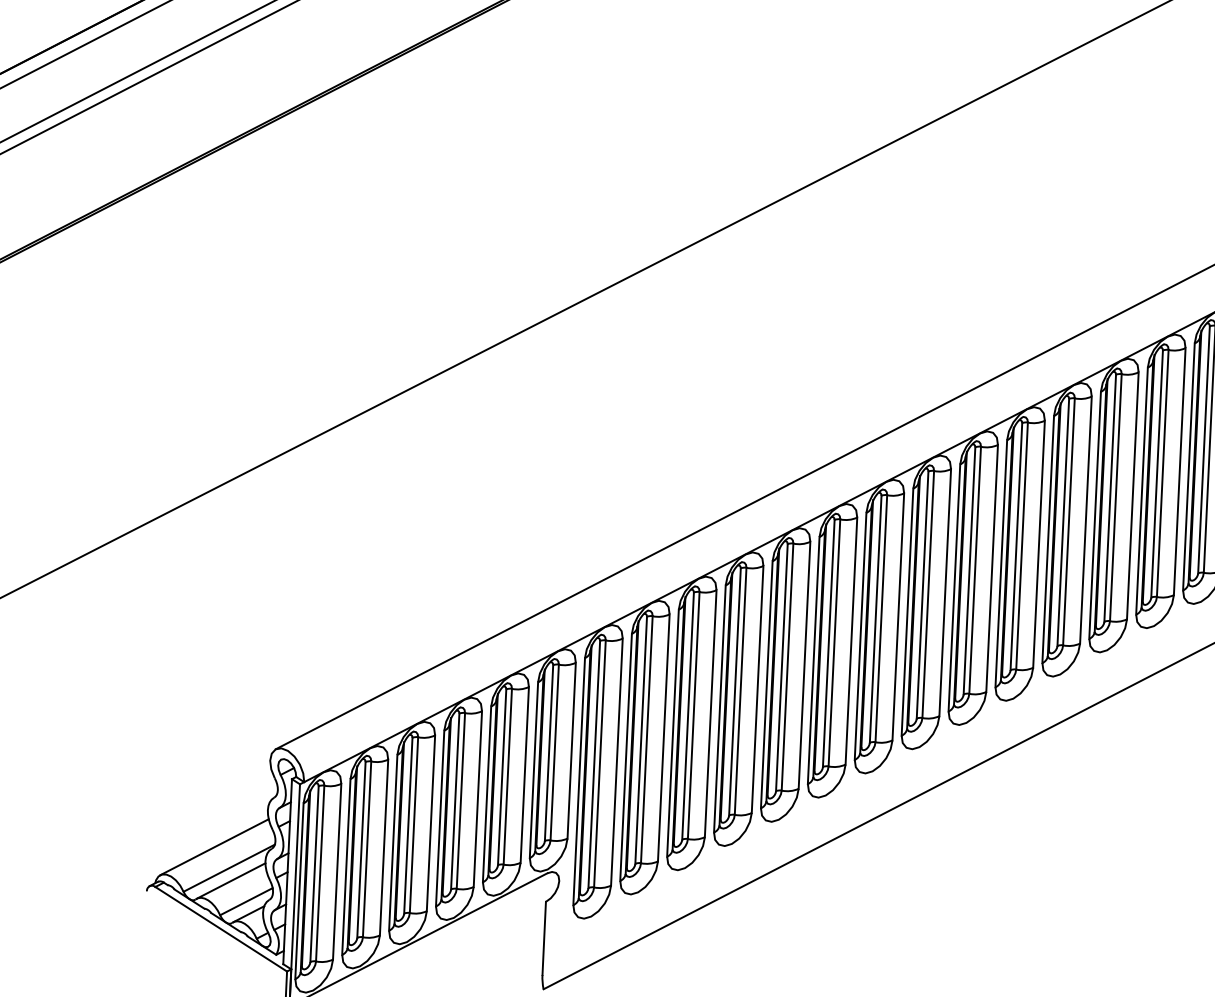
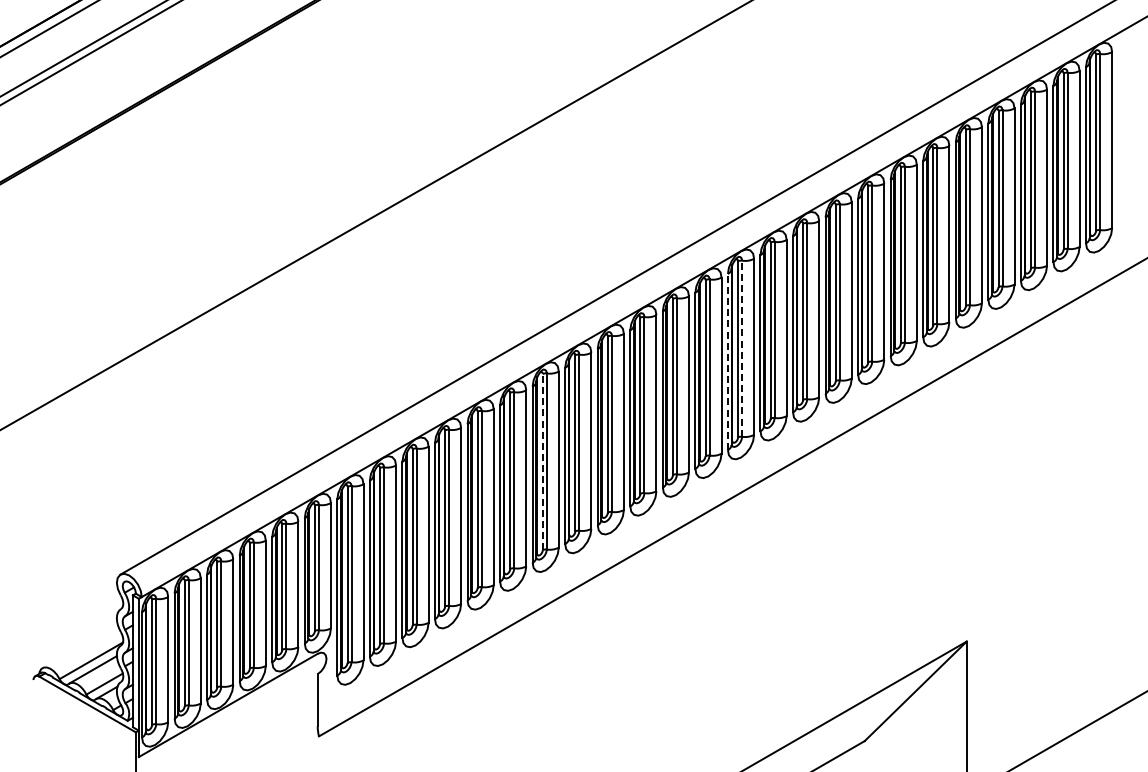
line: (1163, 473) -> (742, 348), solid -> dashed
line: (1141, 490) -> (727, 361), solid -> dashed
line: (875, 618) -> (542, 461), solid -> dashed
line: (213, 847) -> (79, 646), removed

